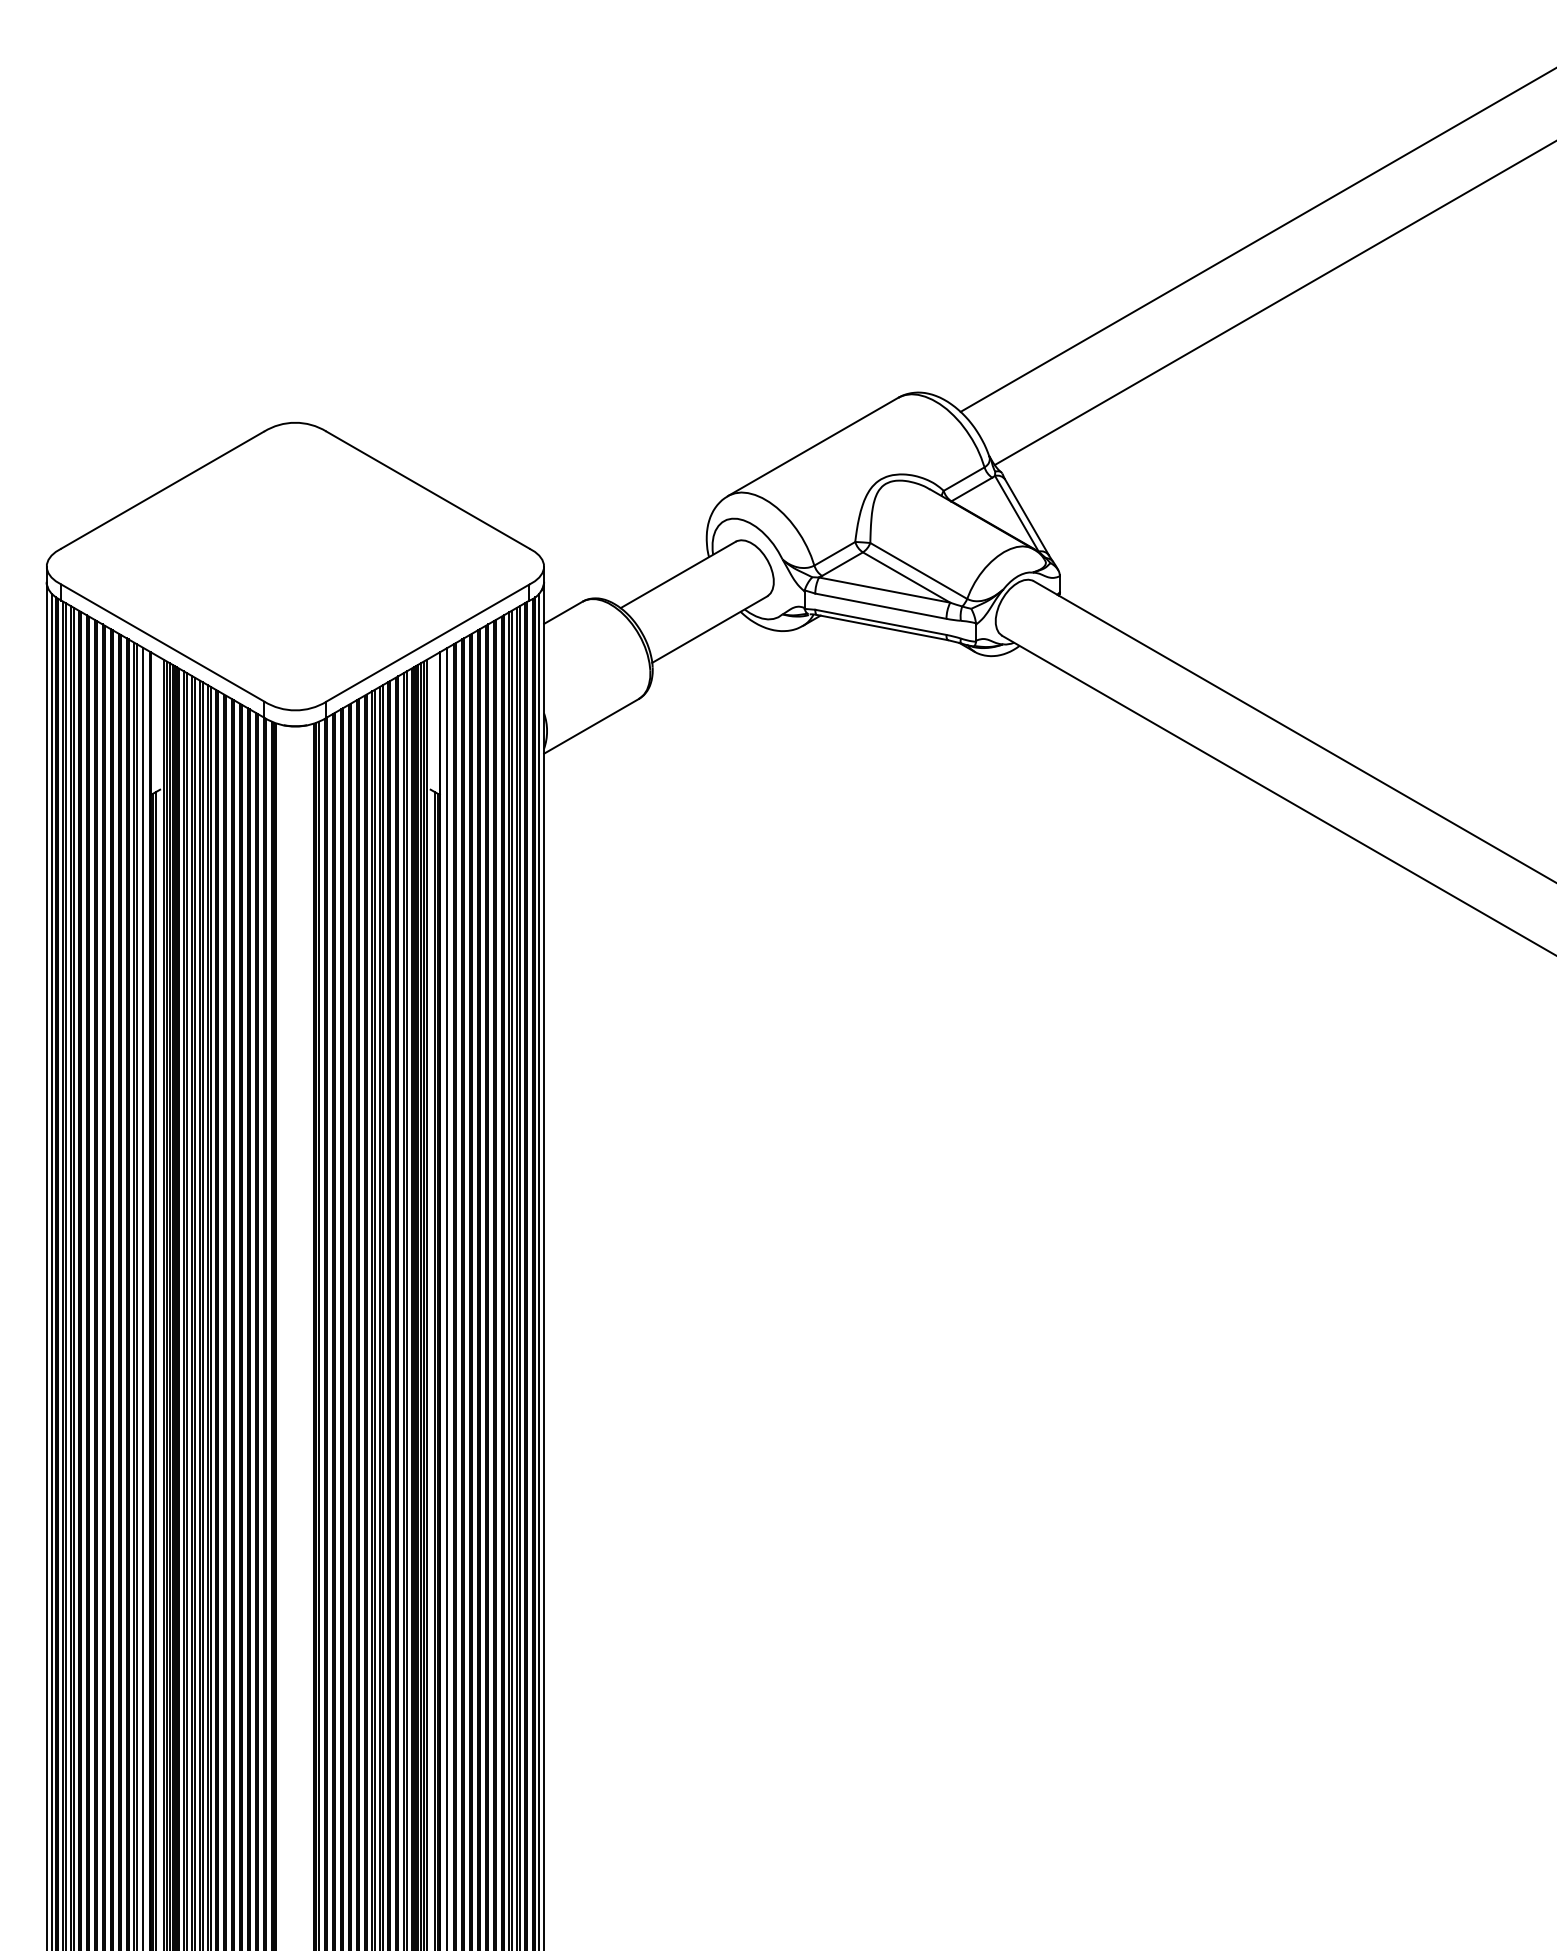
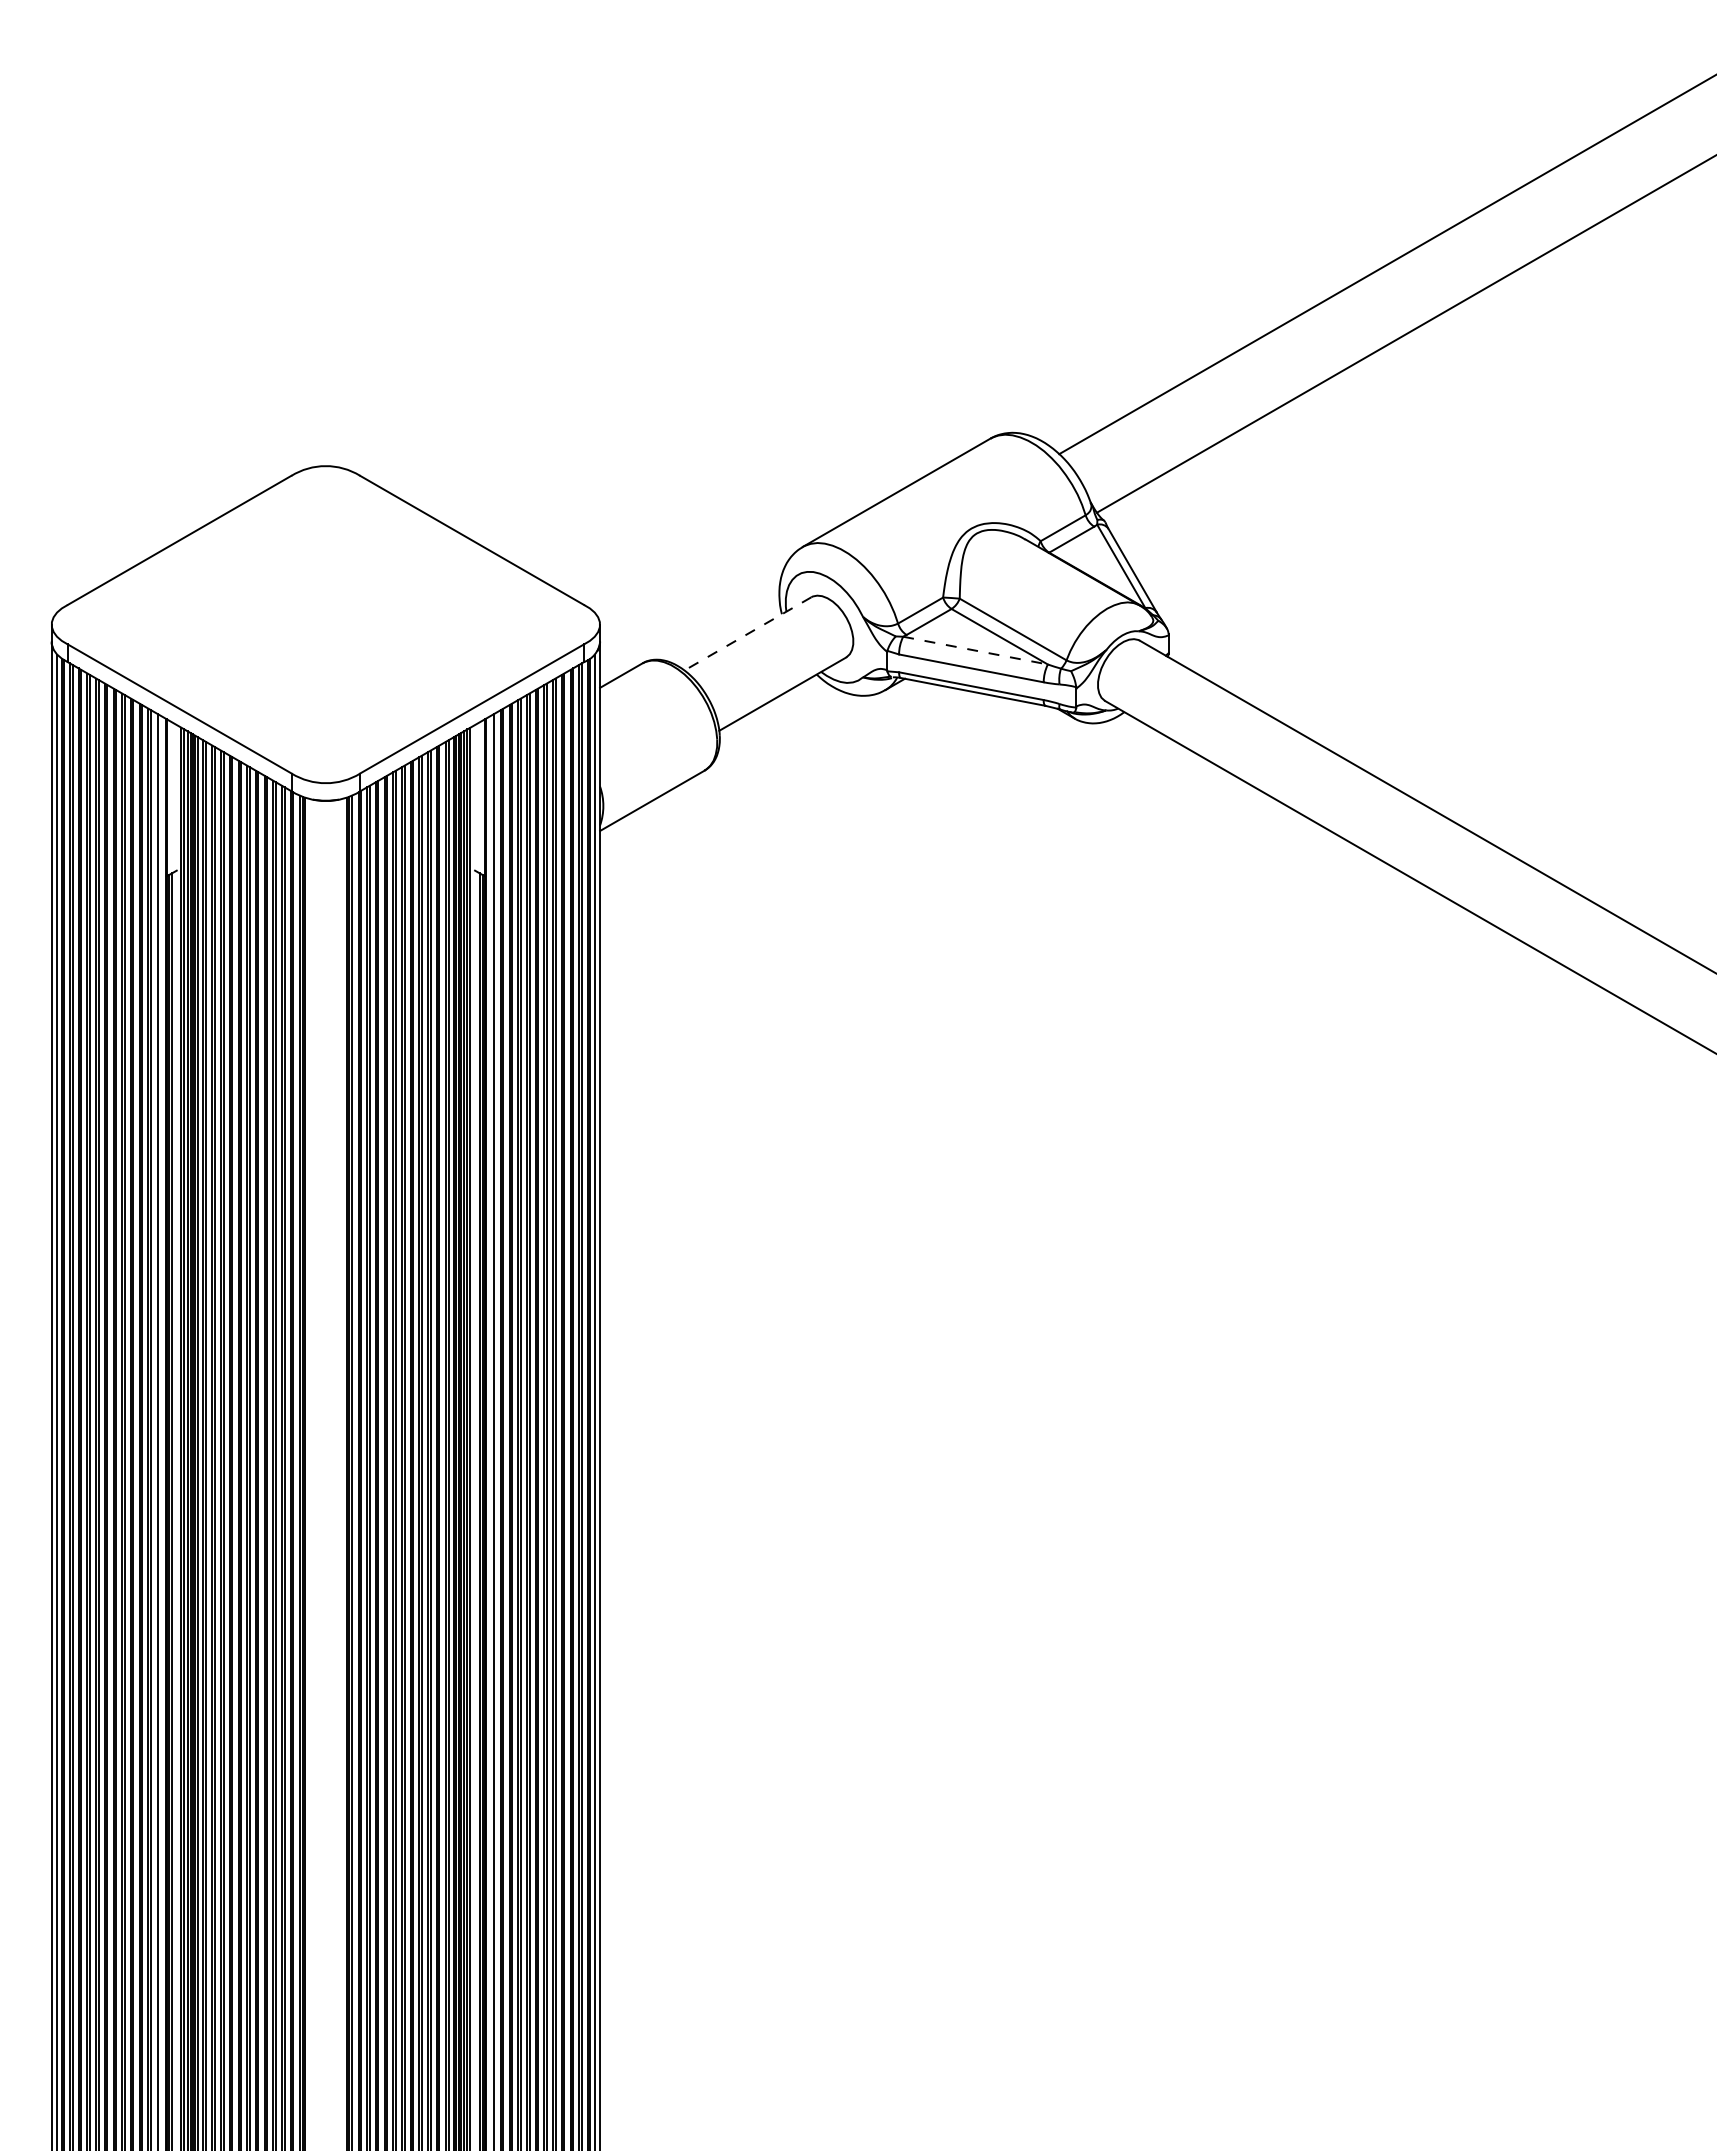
line: (677, 575) -> (747, 634), solid -> dashed
line: (884, 590) -> (975, 651), solid -> dashed

